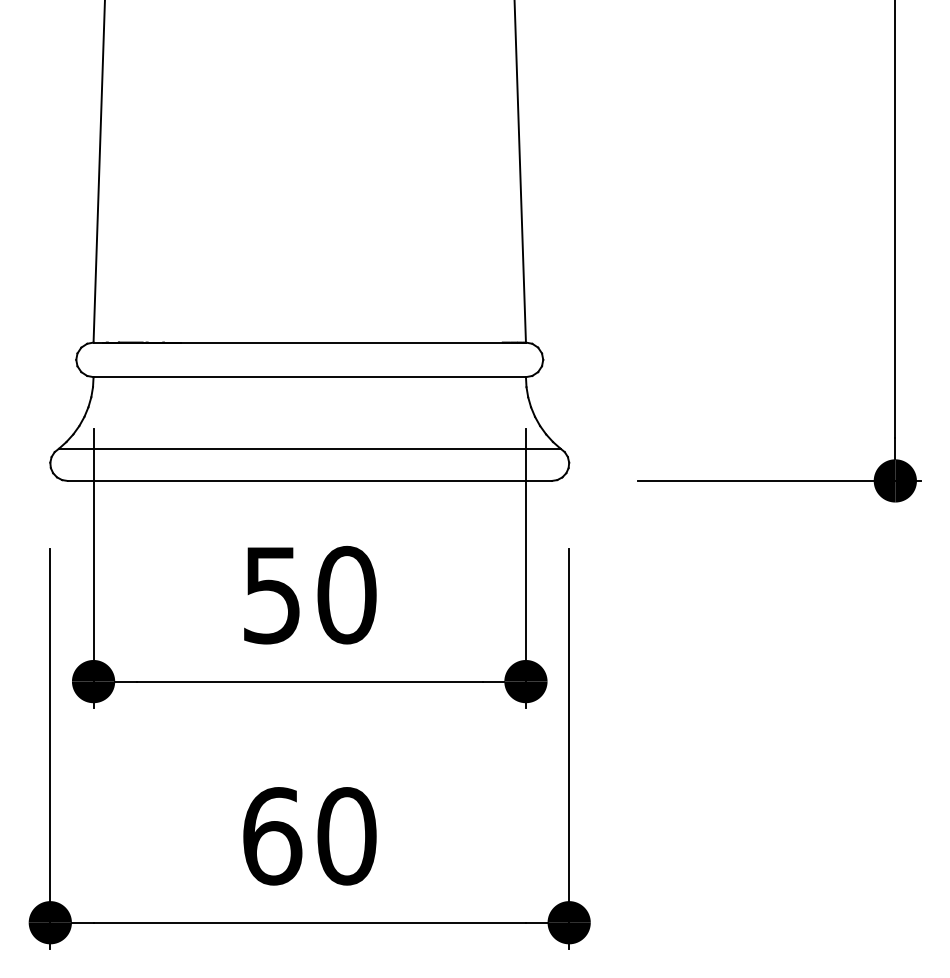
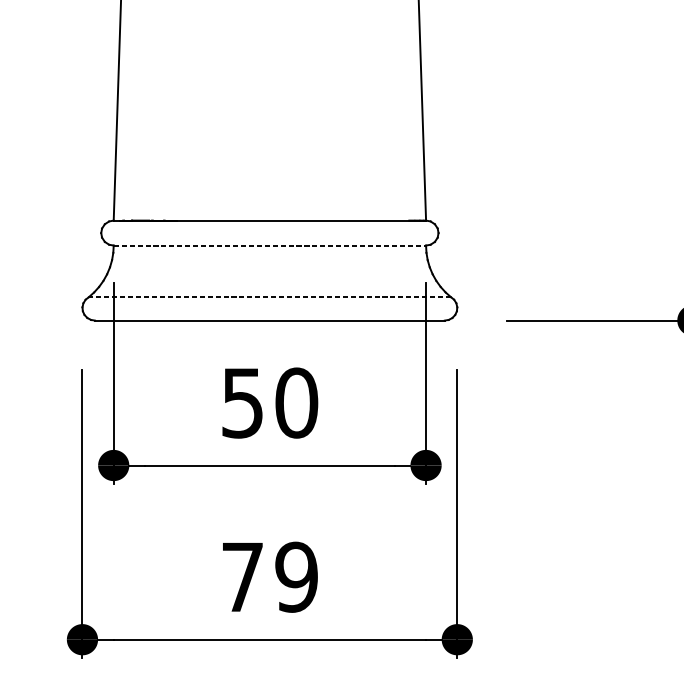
line: (310, 377) -> (270, 245), solid -> dashed
line: (309, 448) -> (269, 297), solid -> dashed
text: (309, 836) -> (269, 577), 60 -> 79

